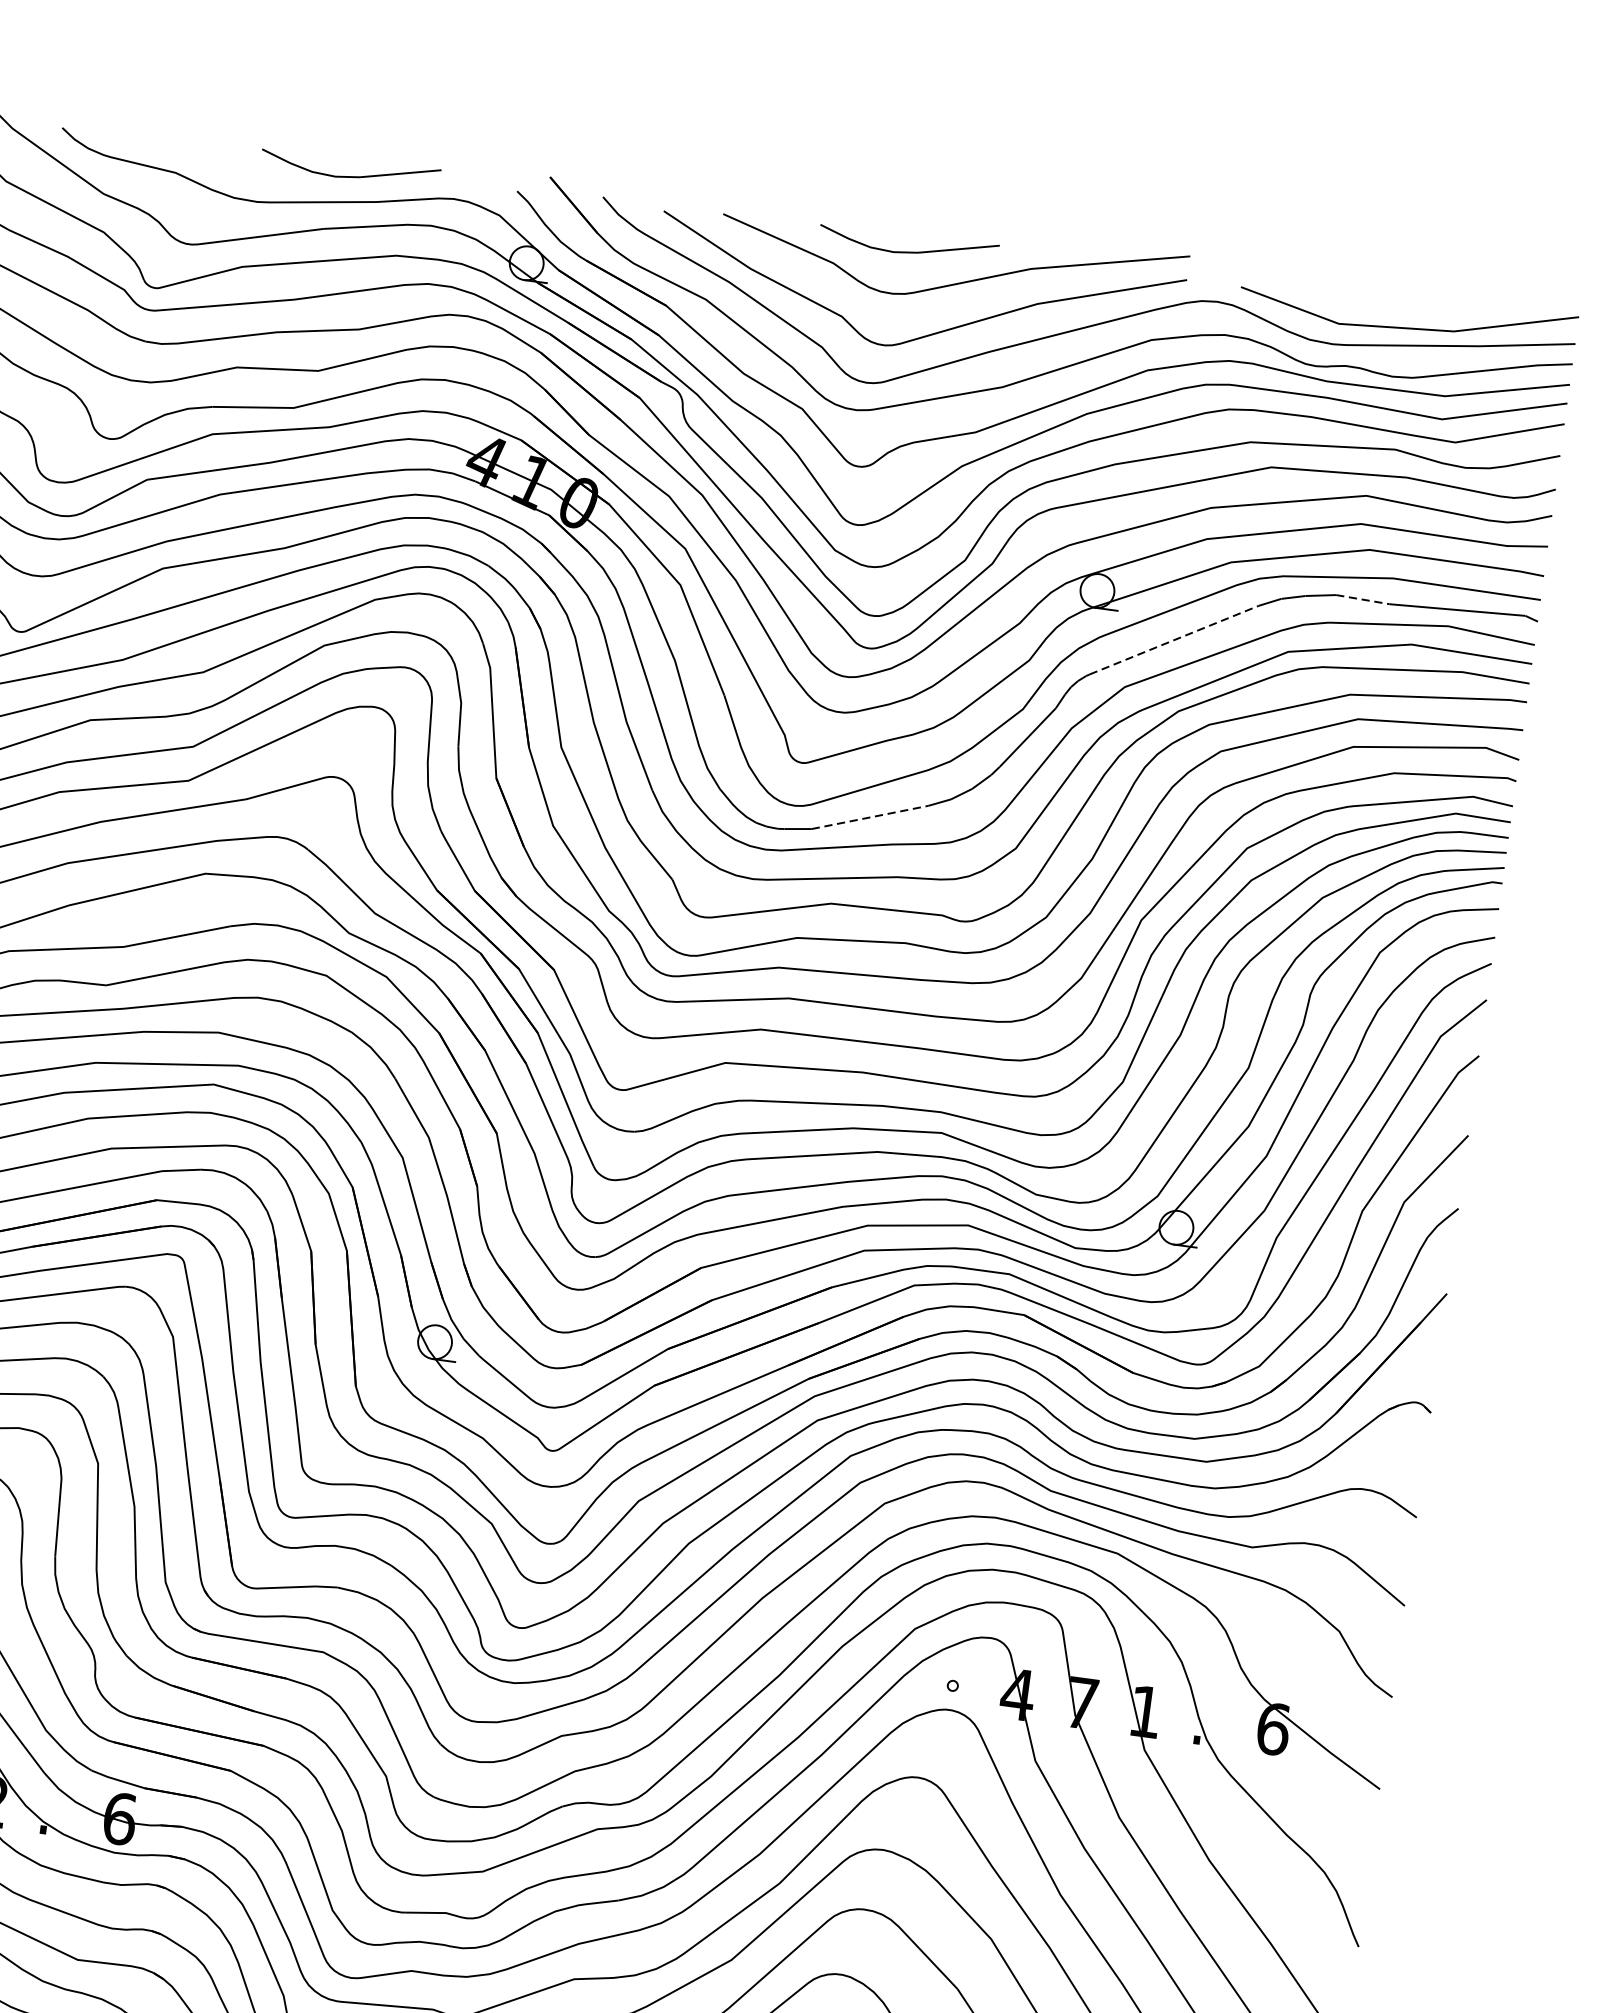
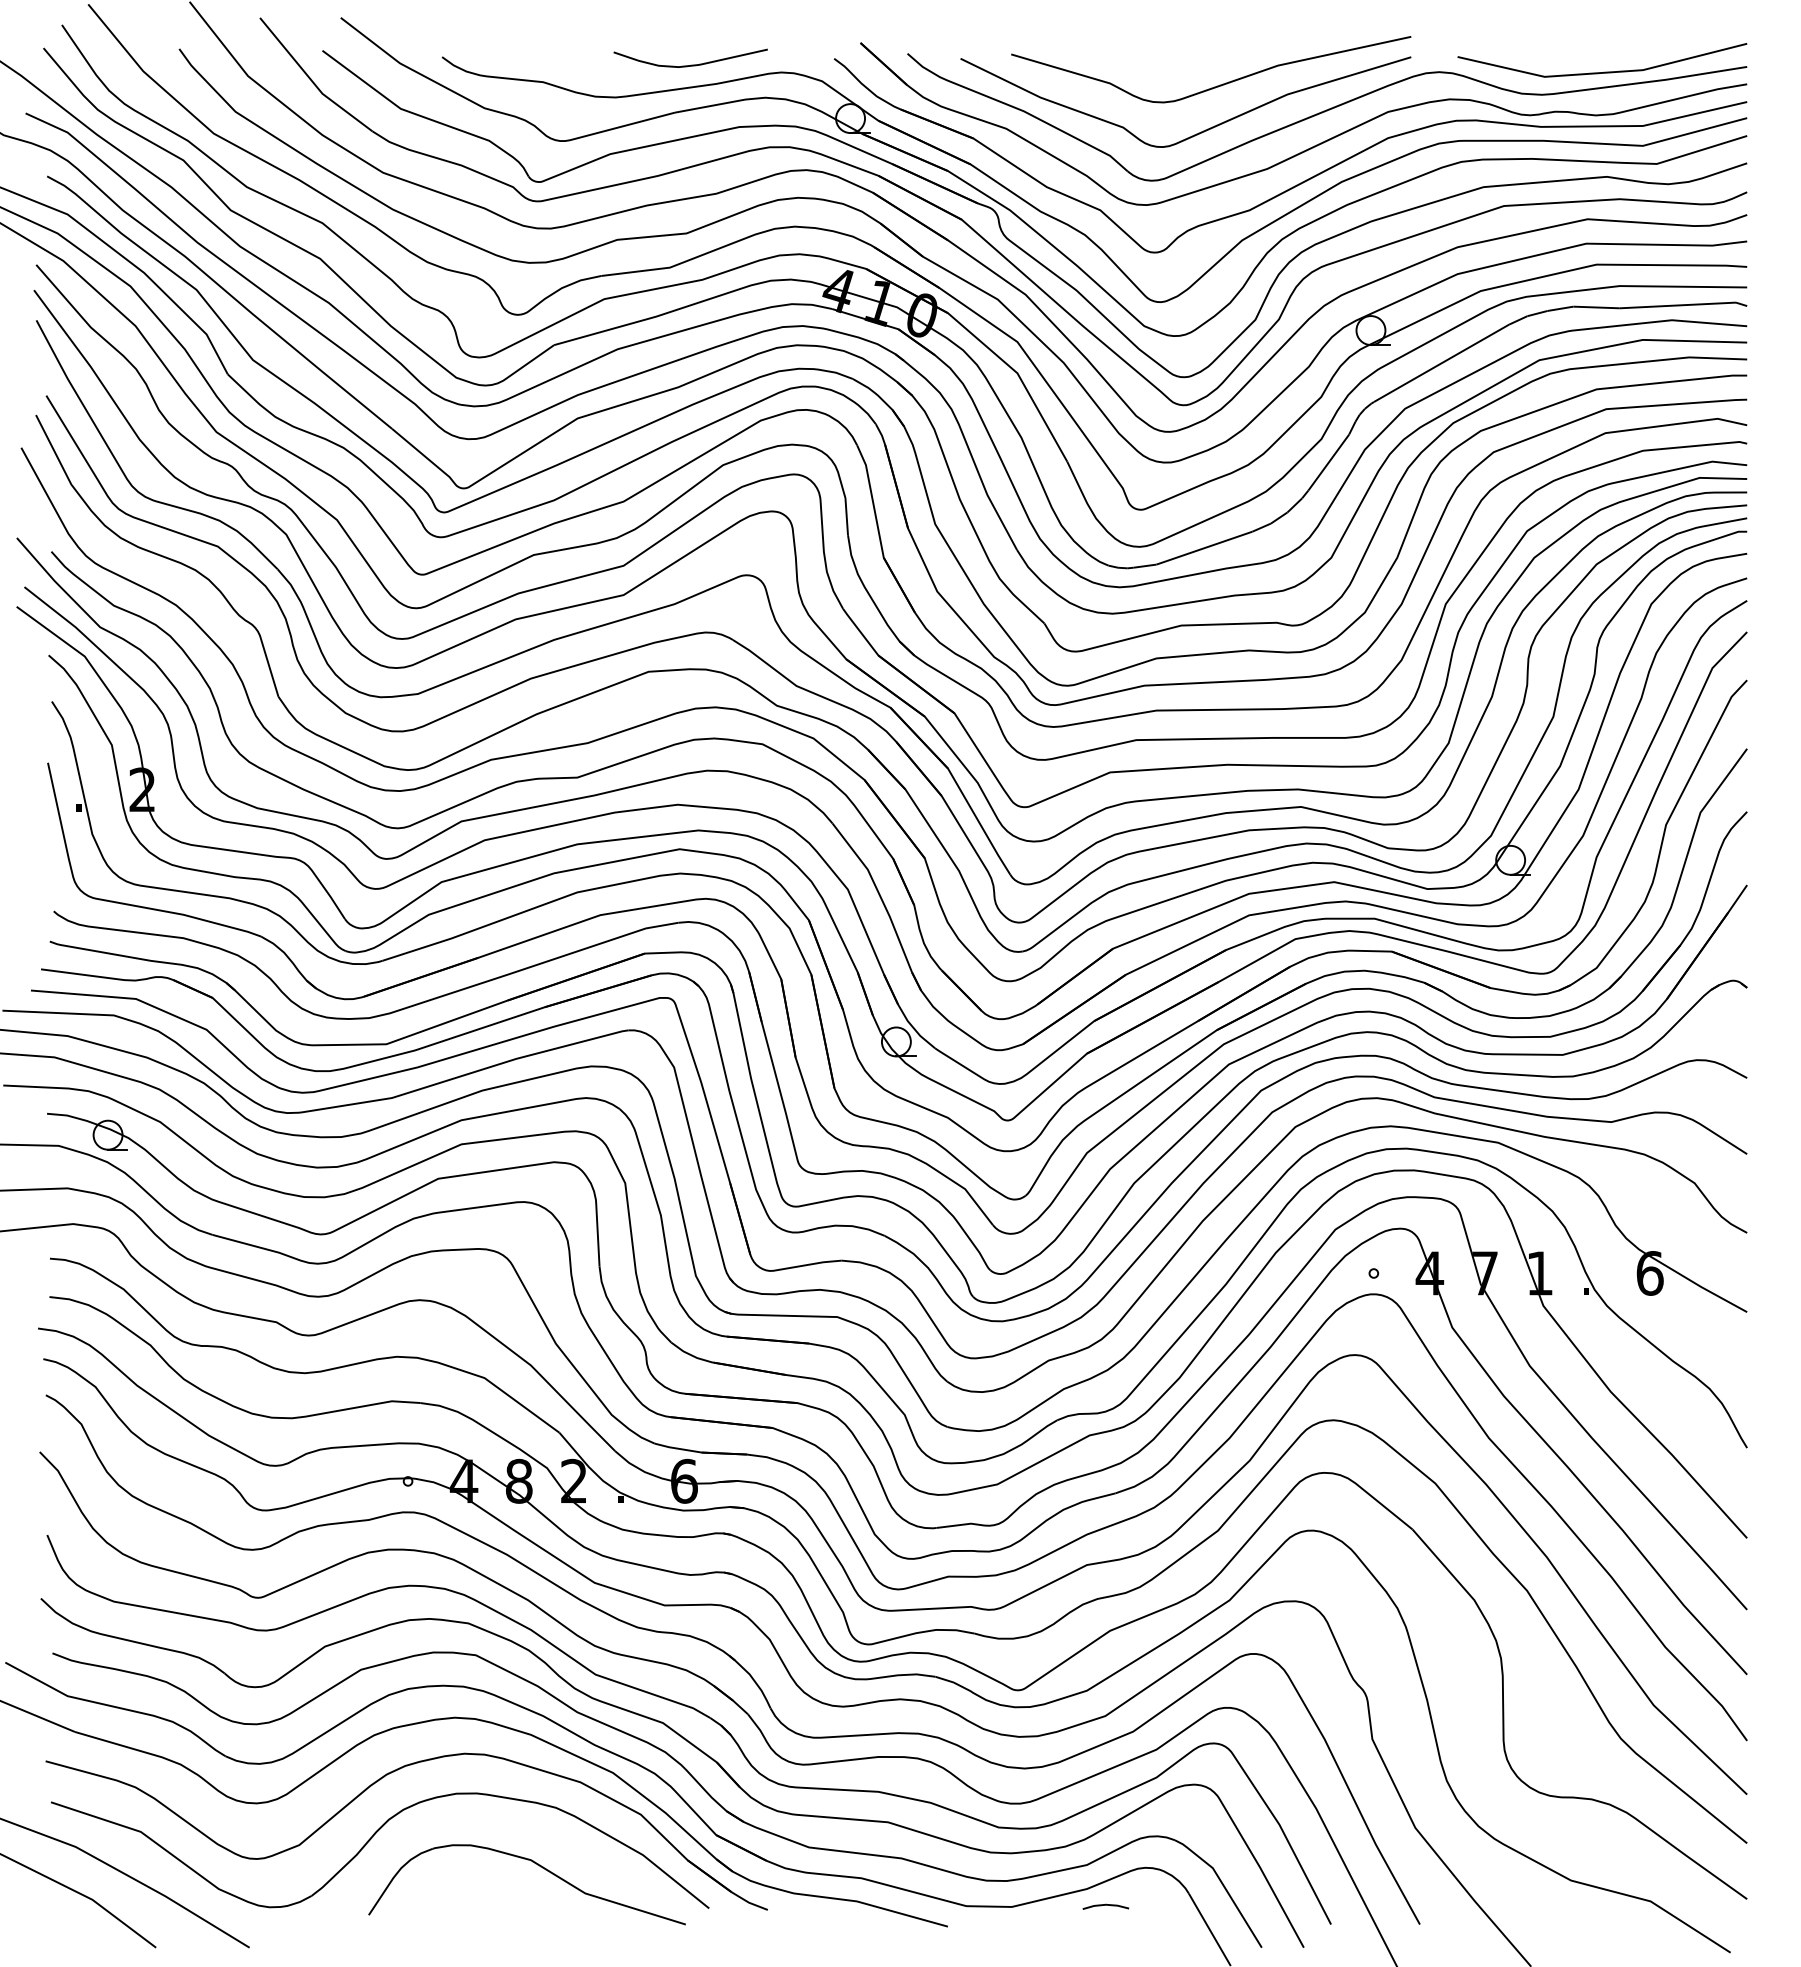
curve: (908, 251) -> (1172, 64), removed
line: (1364, 599) -> (1597, 307), dashed -> solid
line: (1174, 640) -> (1441, 363), dashed -> solid
line: (870, 817) -> (1204, 548), dashed -> solid

